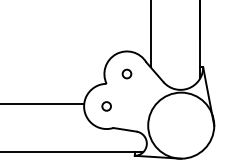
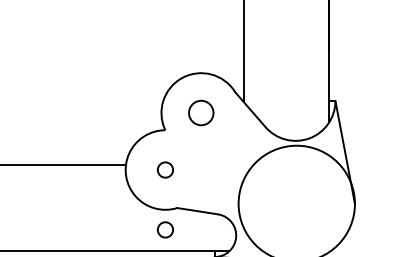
circle: (126, 73) -> (200, 111), size x1.6
circle: (106, 140) -> (165, 230), added

